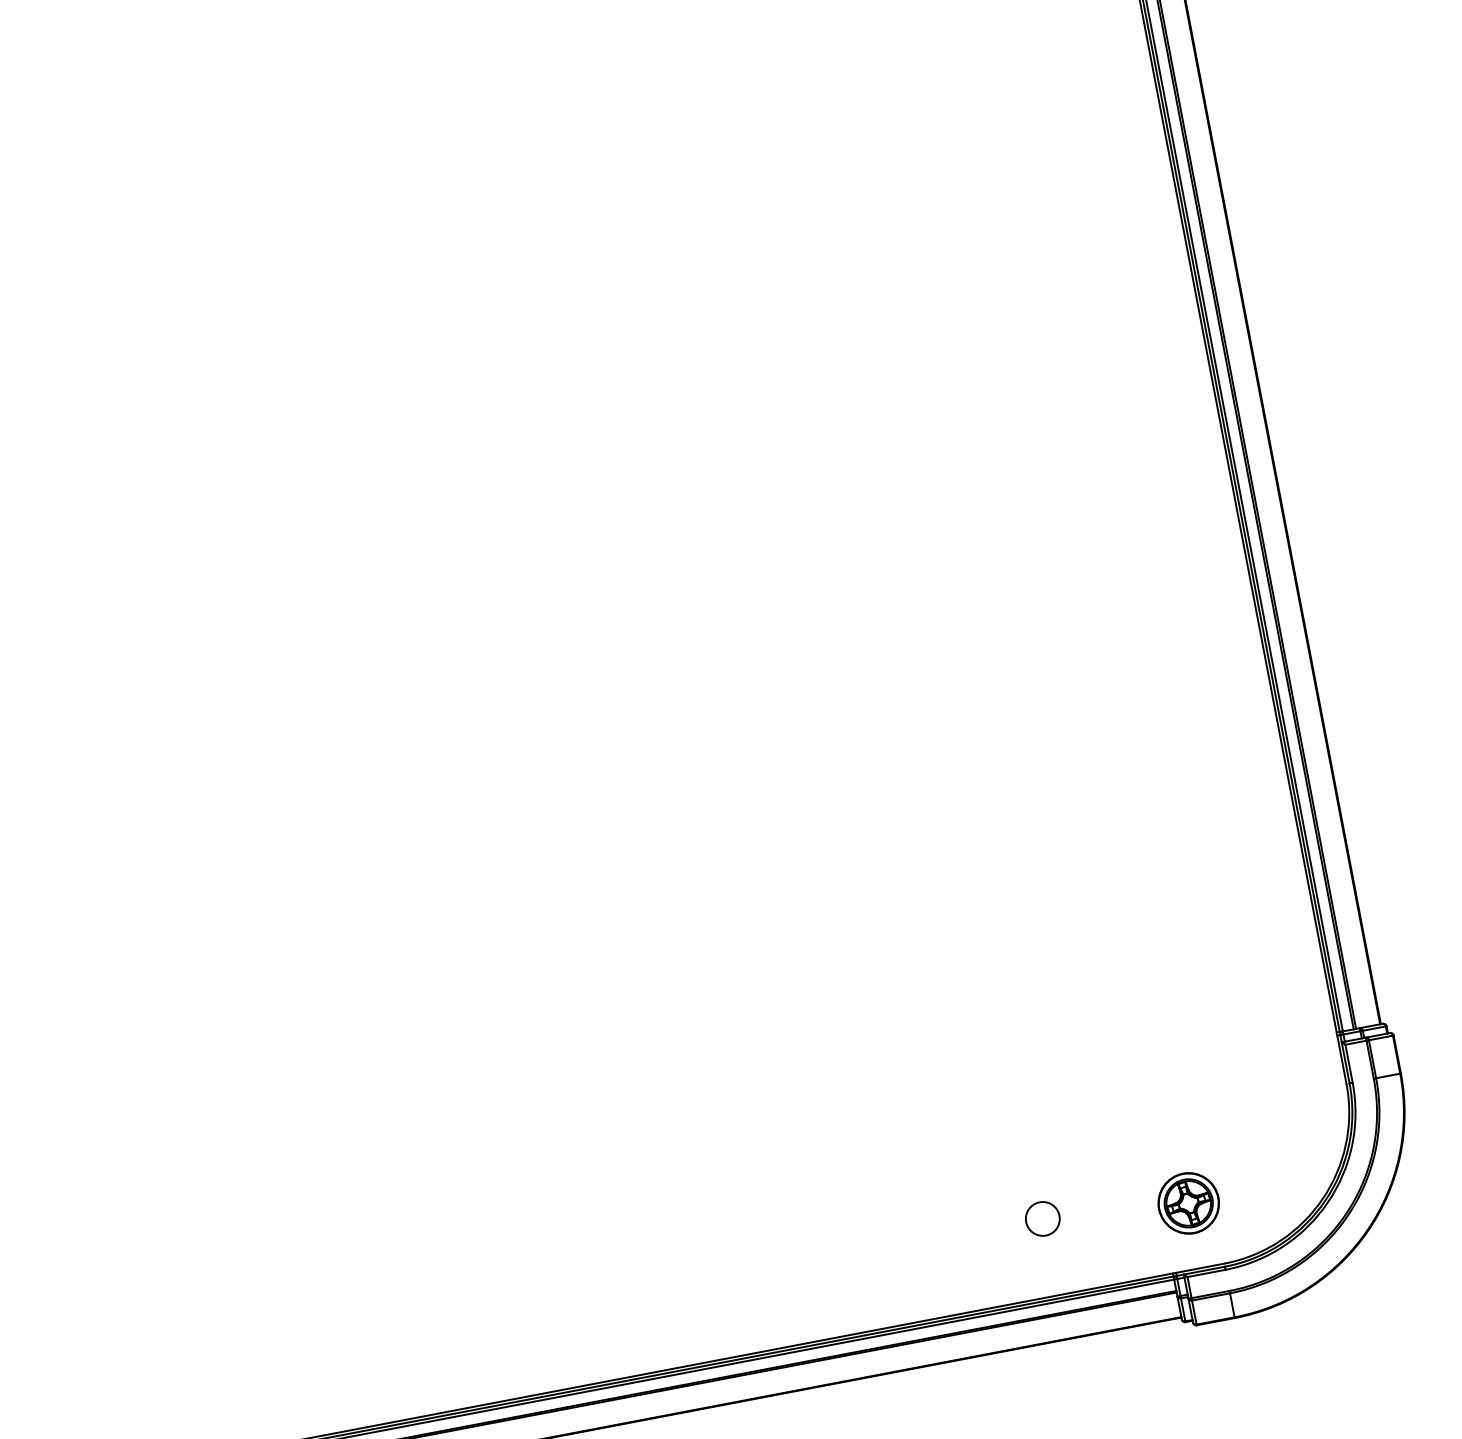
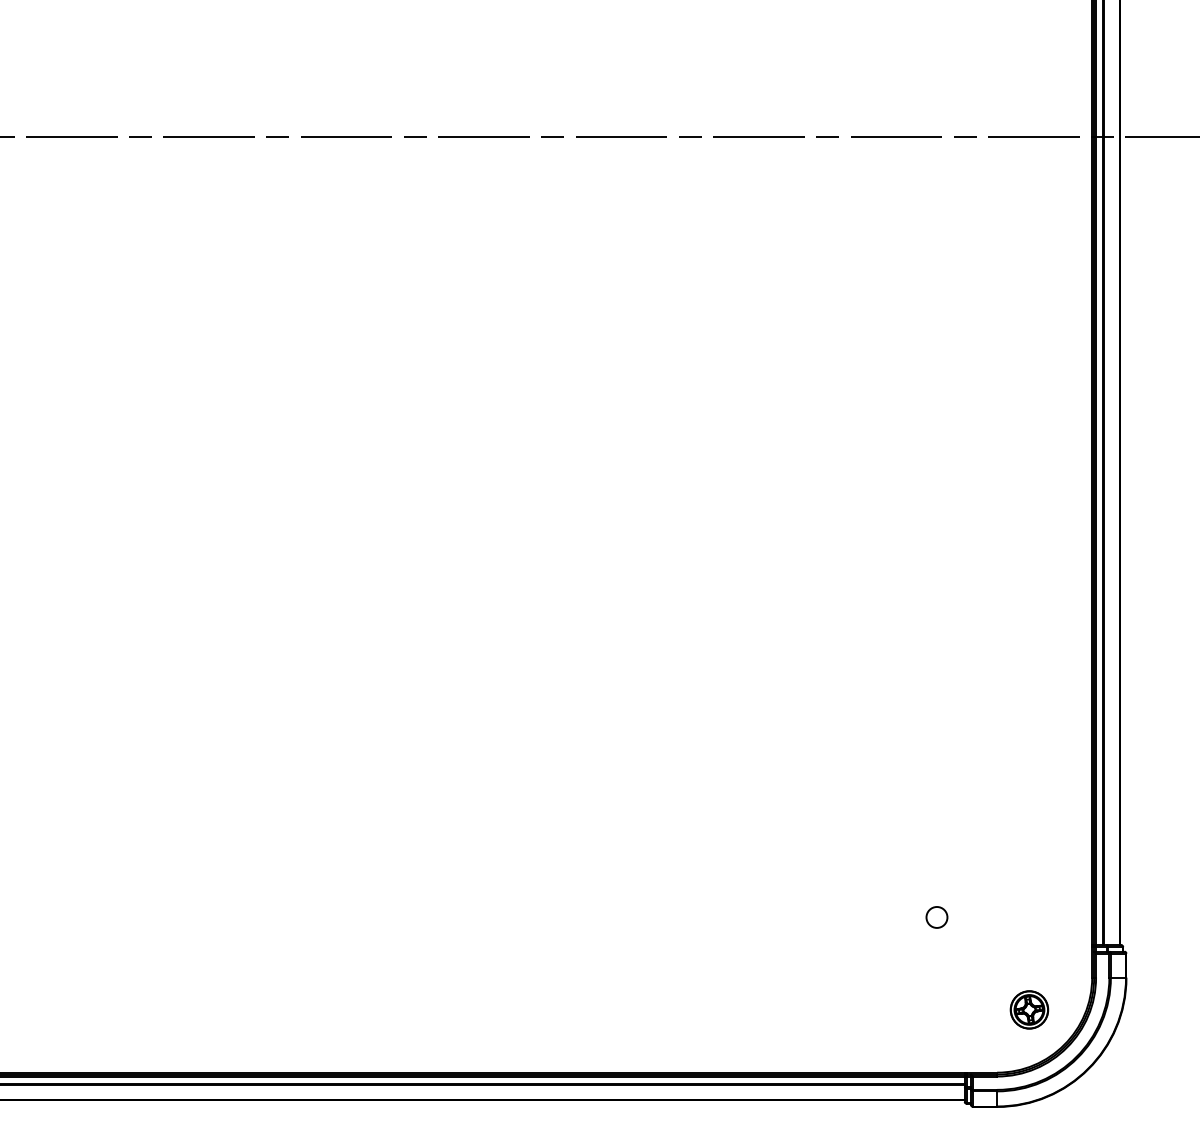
part: (1188, 1202) -> (1029, 1009), moved
circle: (1042, 1219) -> (936, 917), moved

